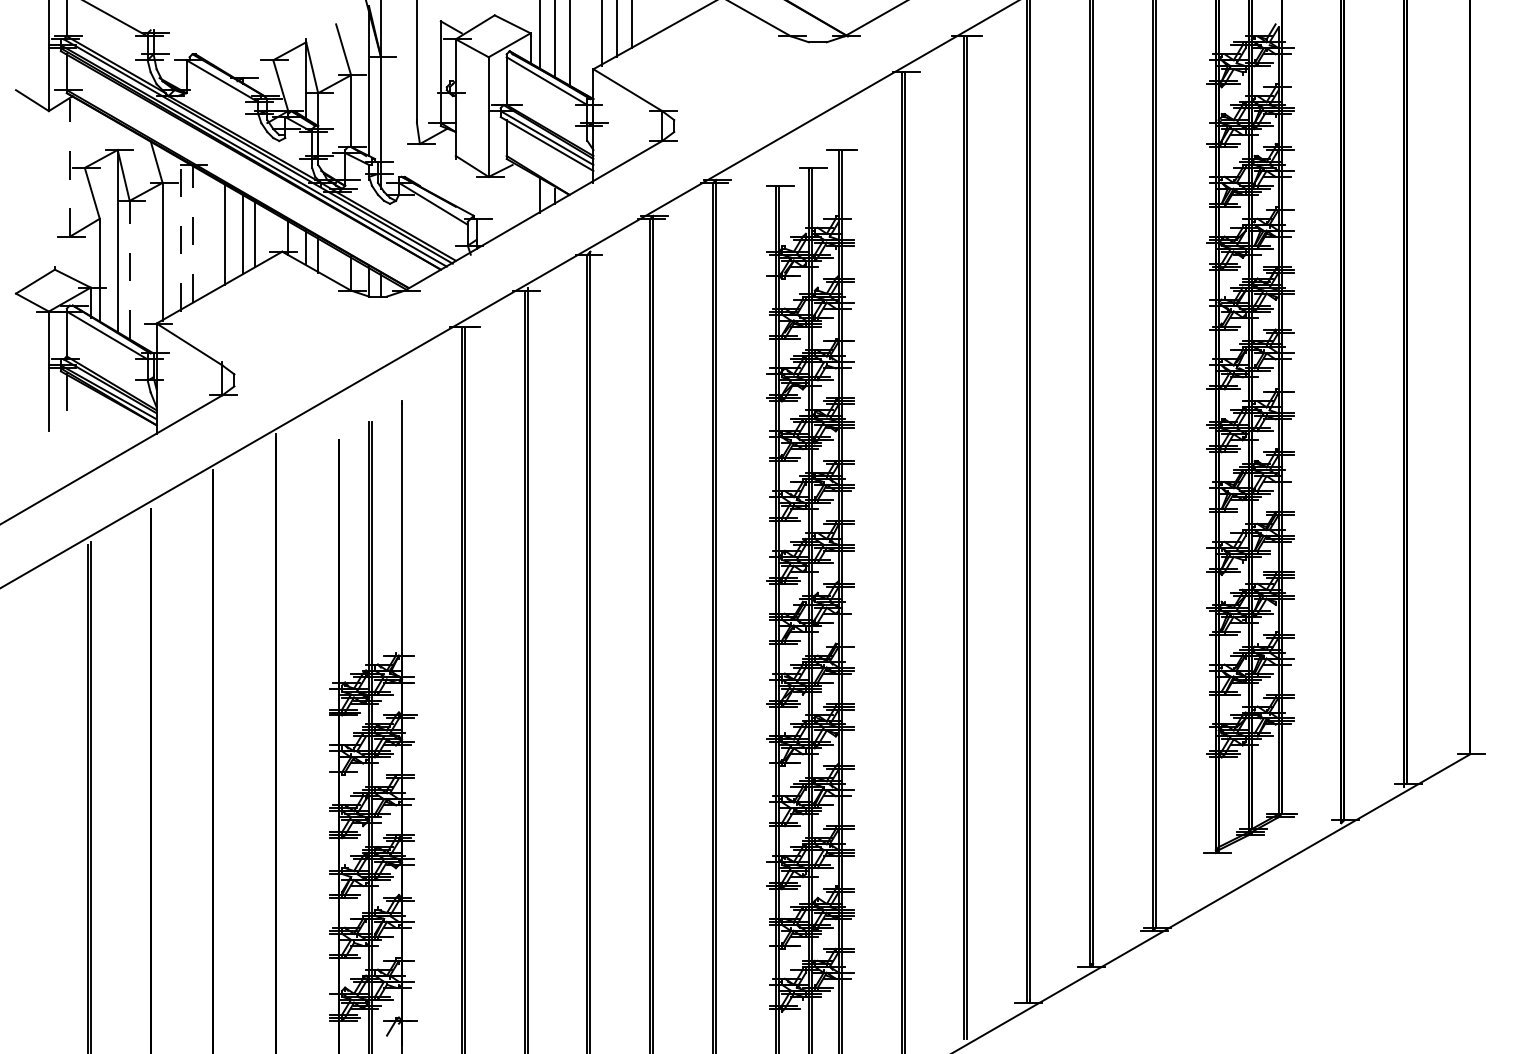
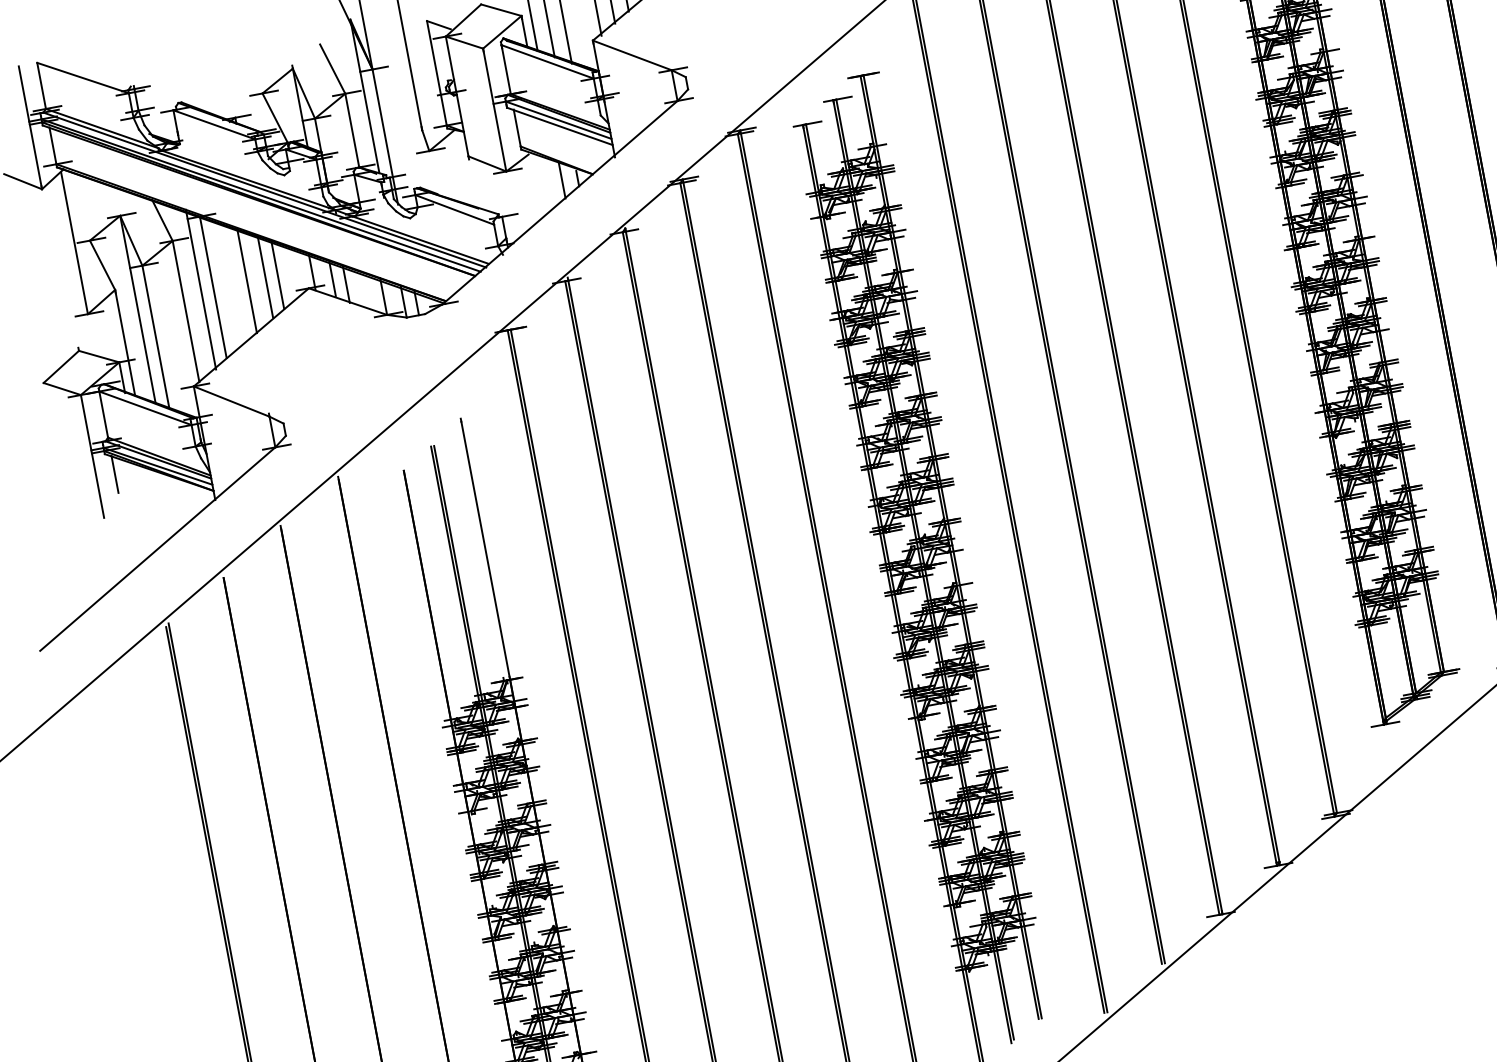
line: (69, 167) -> (74, 243), dashed -> solid
line: (180, 233) -> (200, 289), dashed -> solid
line: (192, 233) -> (213, 287), dashed -> solid
line: (129, 269) -> (155, 336), dashed -> solid

